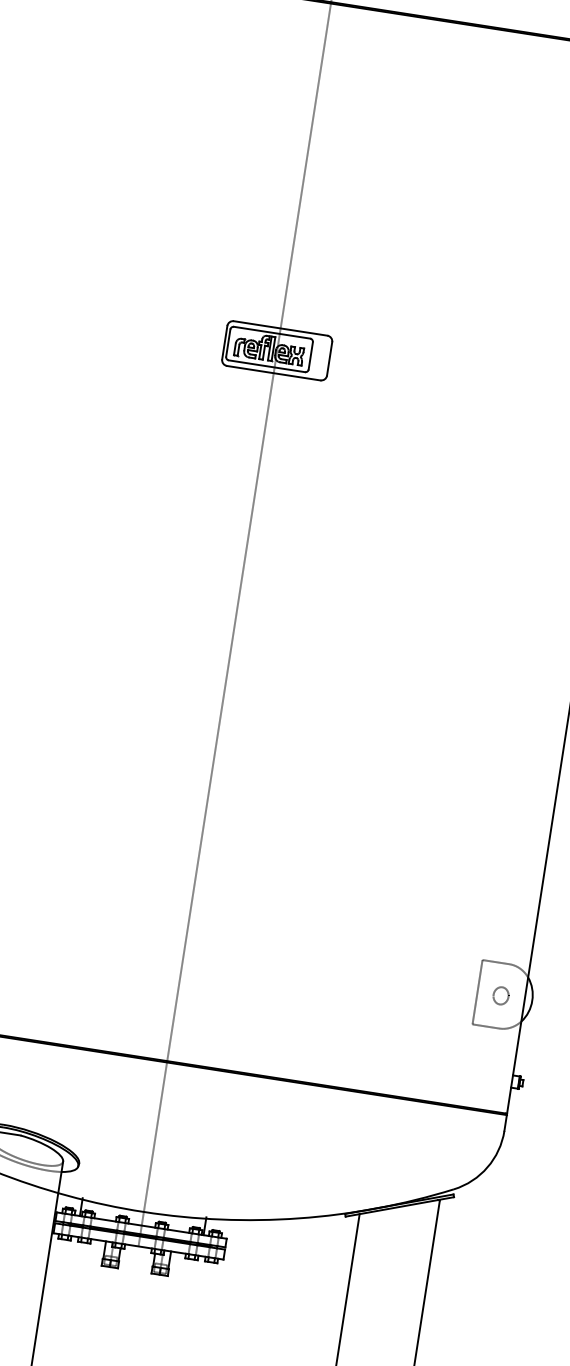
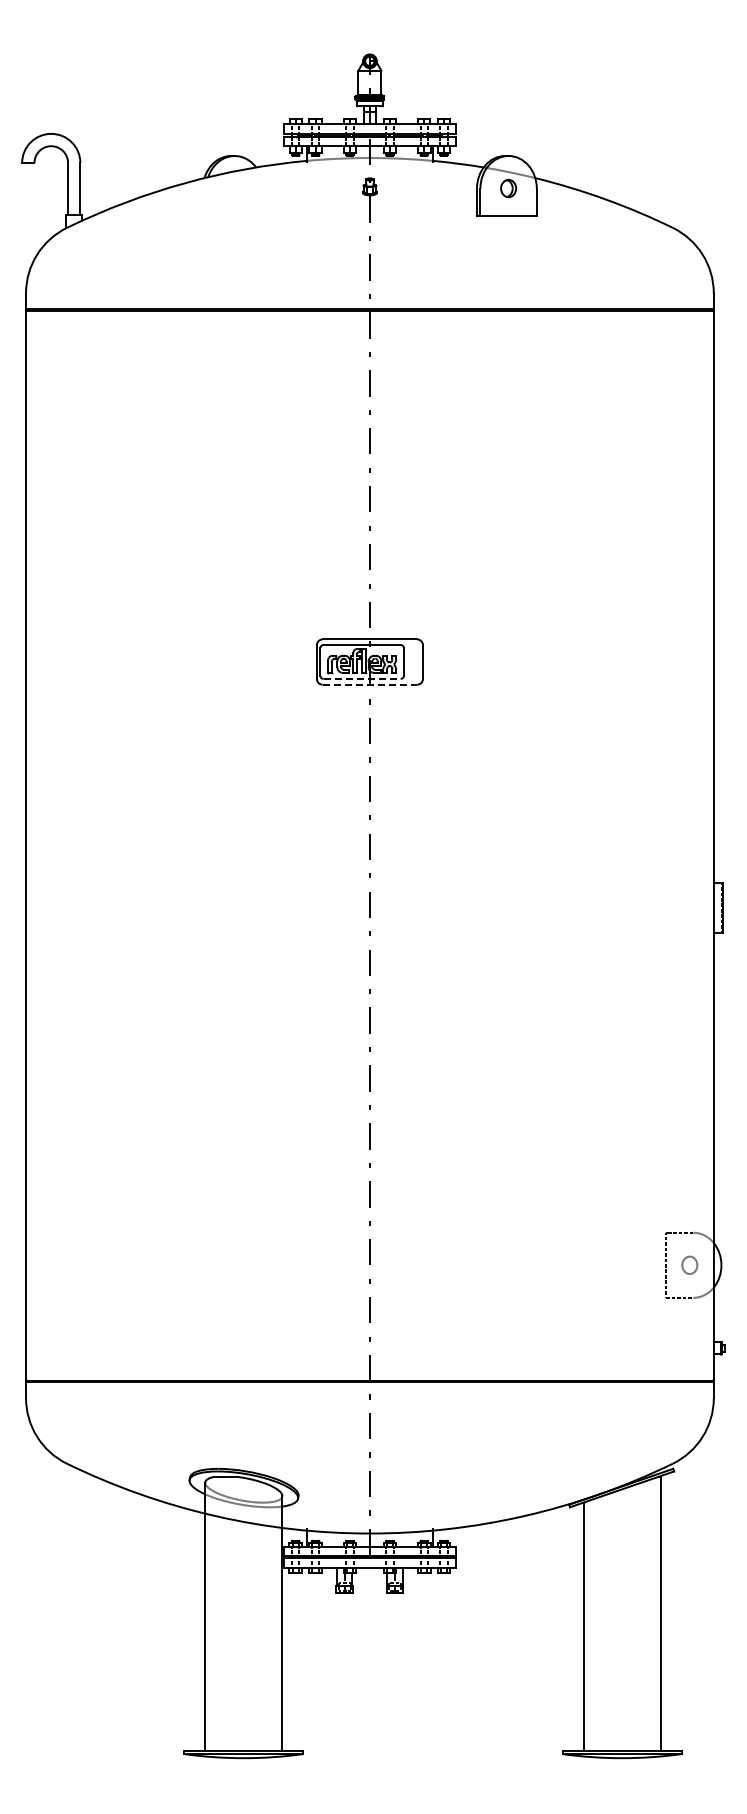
line: (267, 365) -> (362, 678), solid -> dashed
line: (274, 373) -> (370, 684), solid -> dashed

